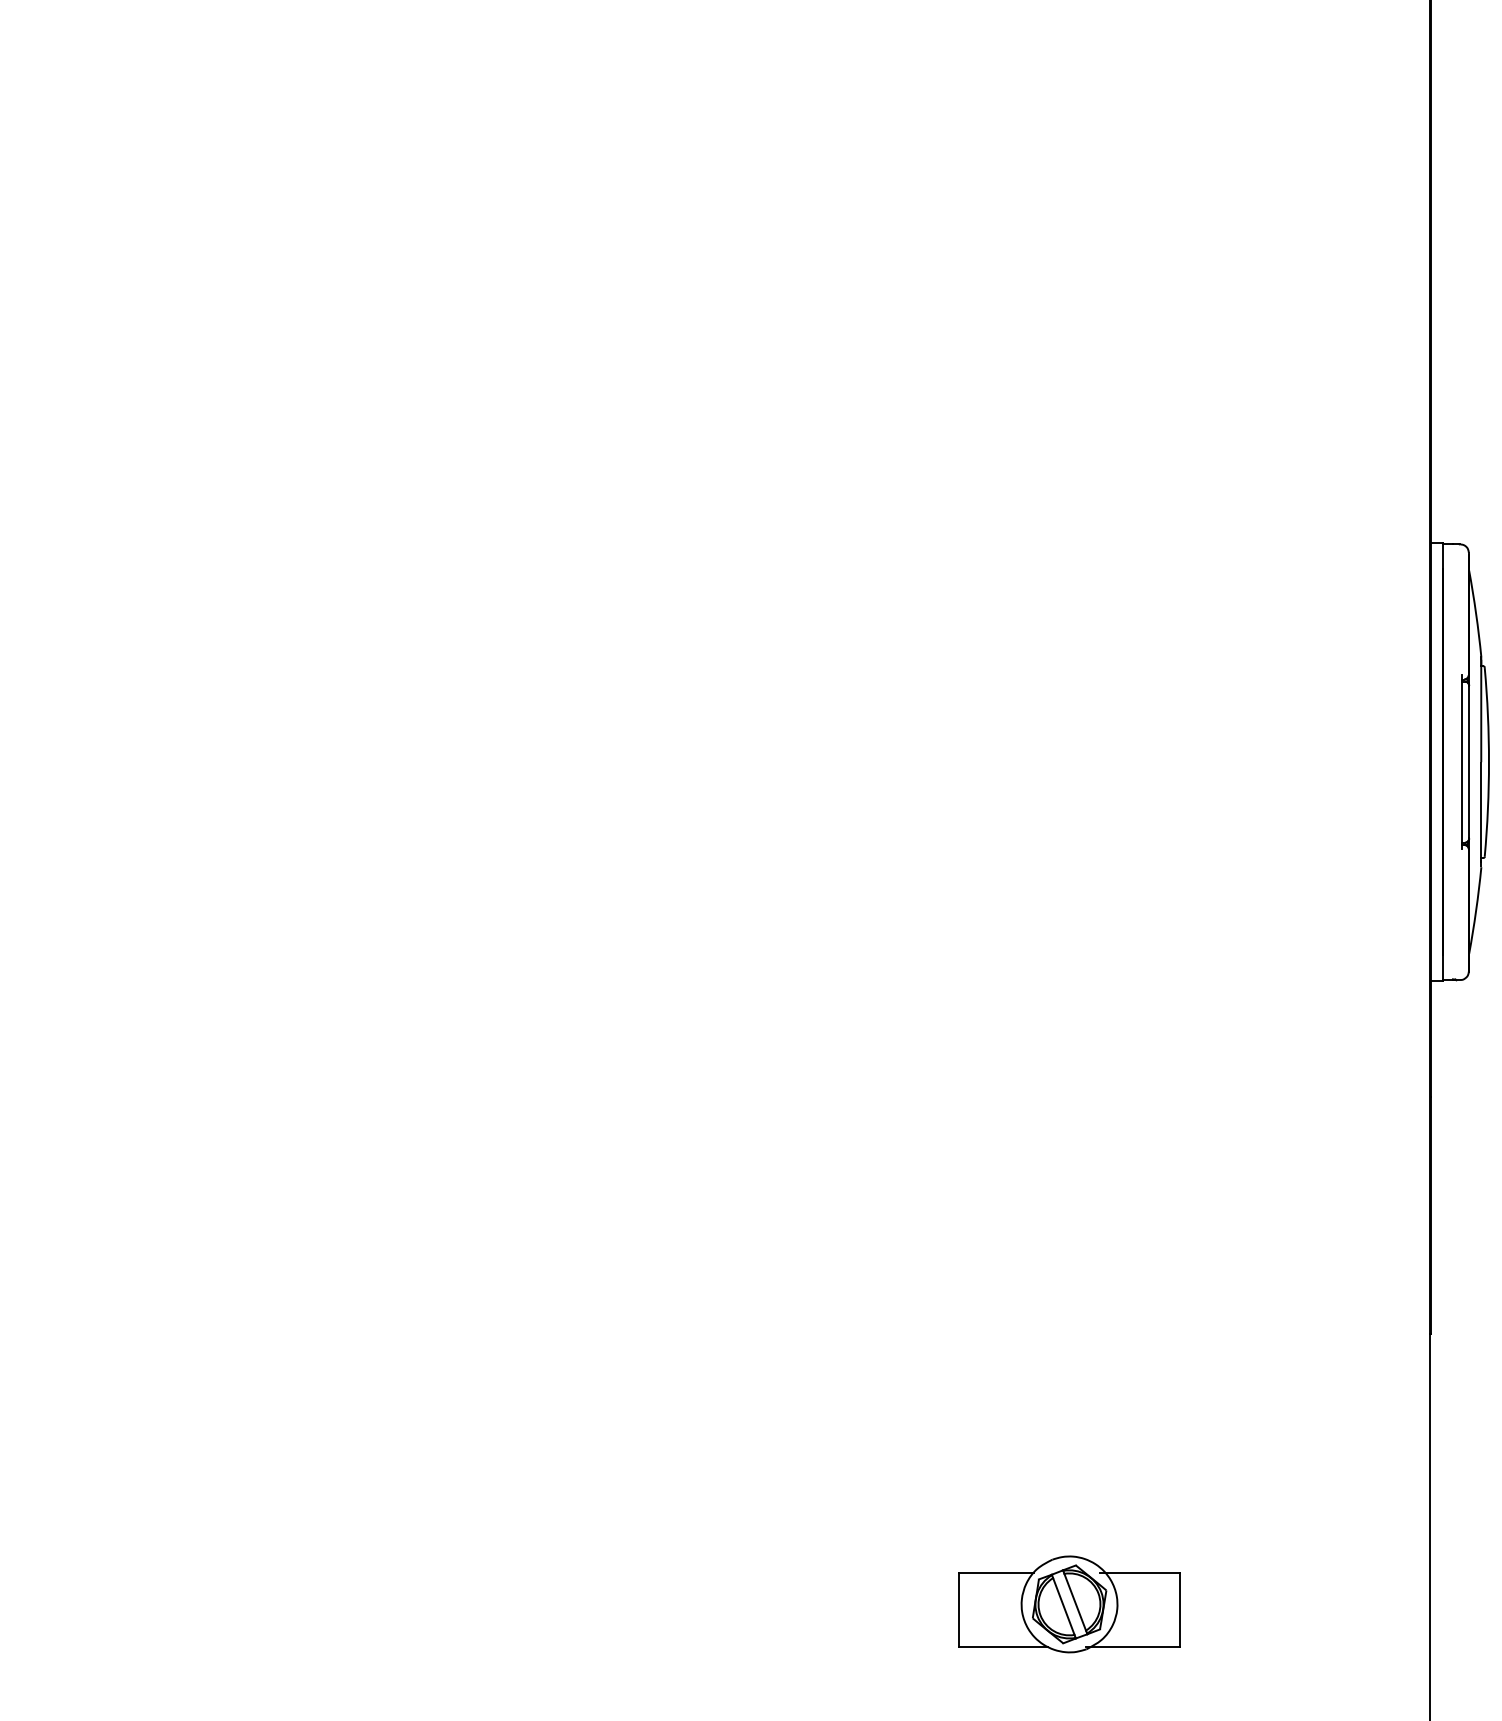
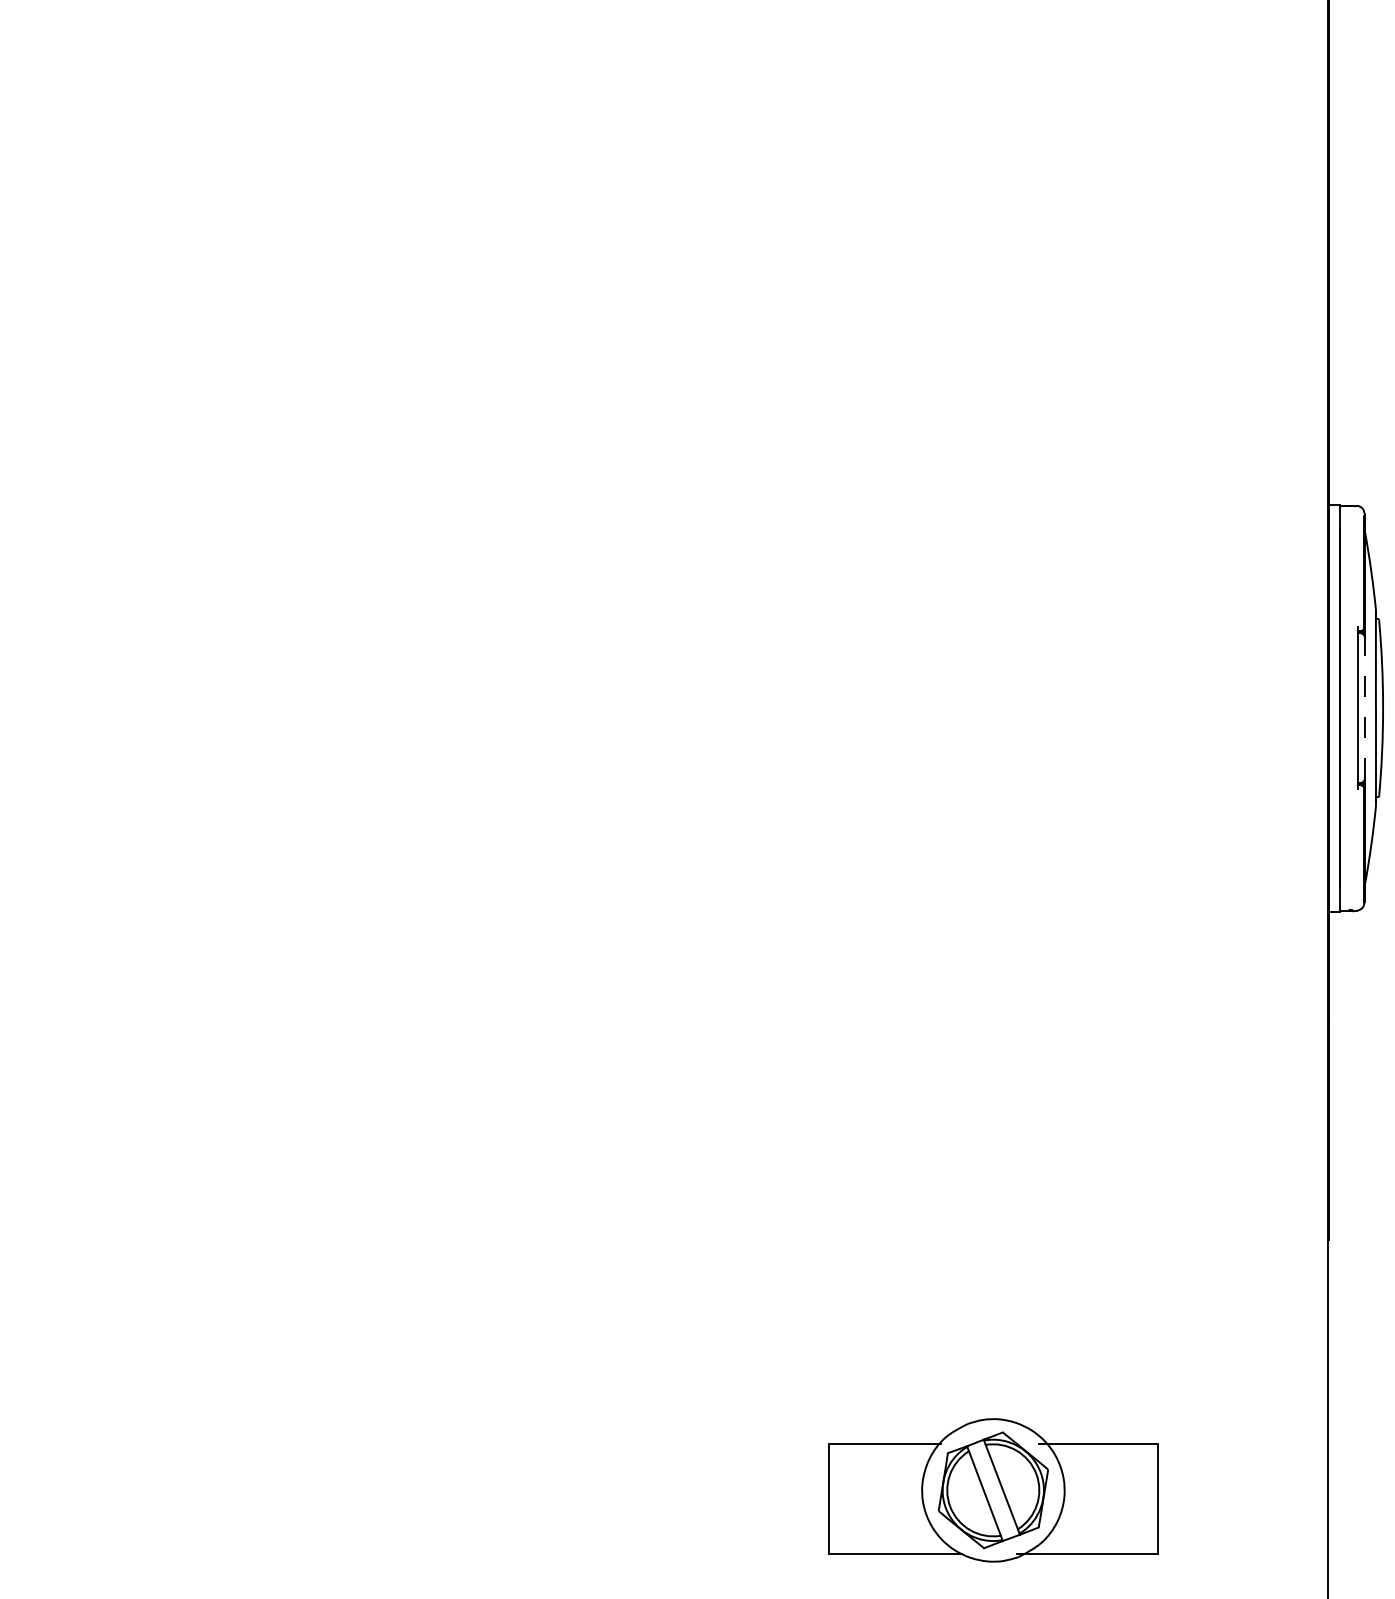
line: (1468, 762) -> (1364, 708), solid -> dashed
part: (1069, 1604) -> (993, 1490), size x1.6

